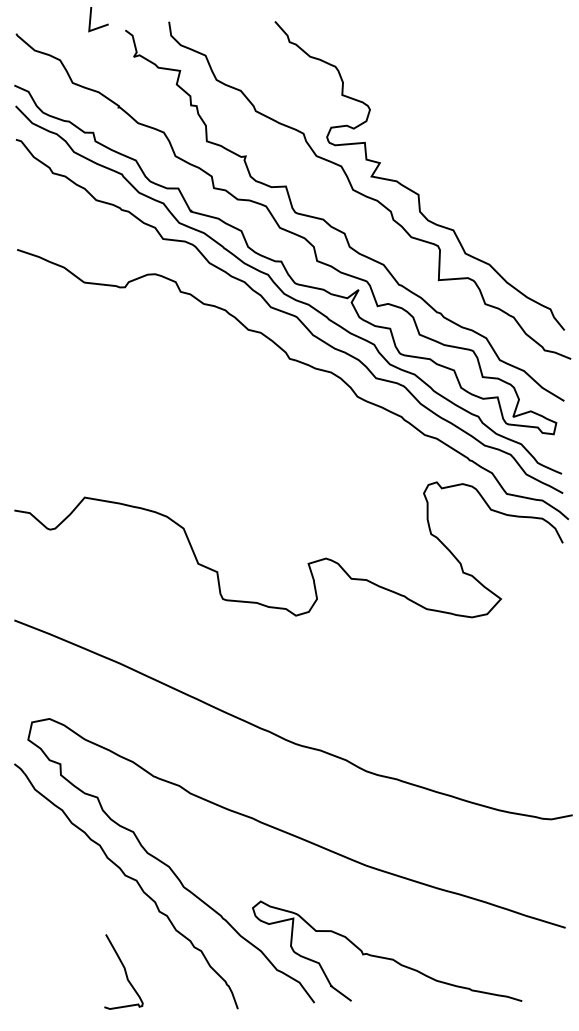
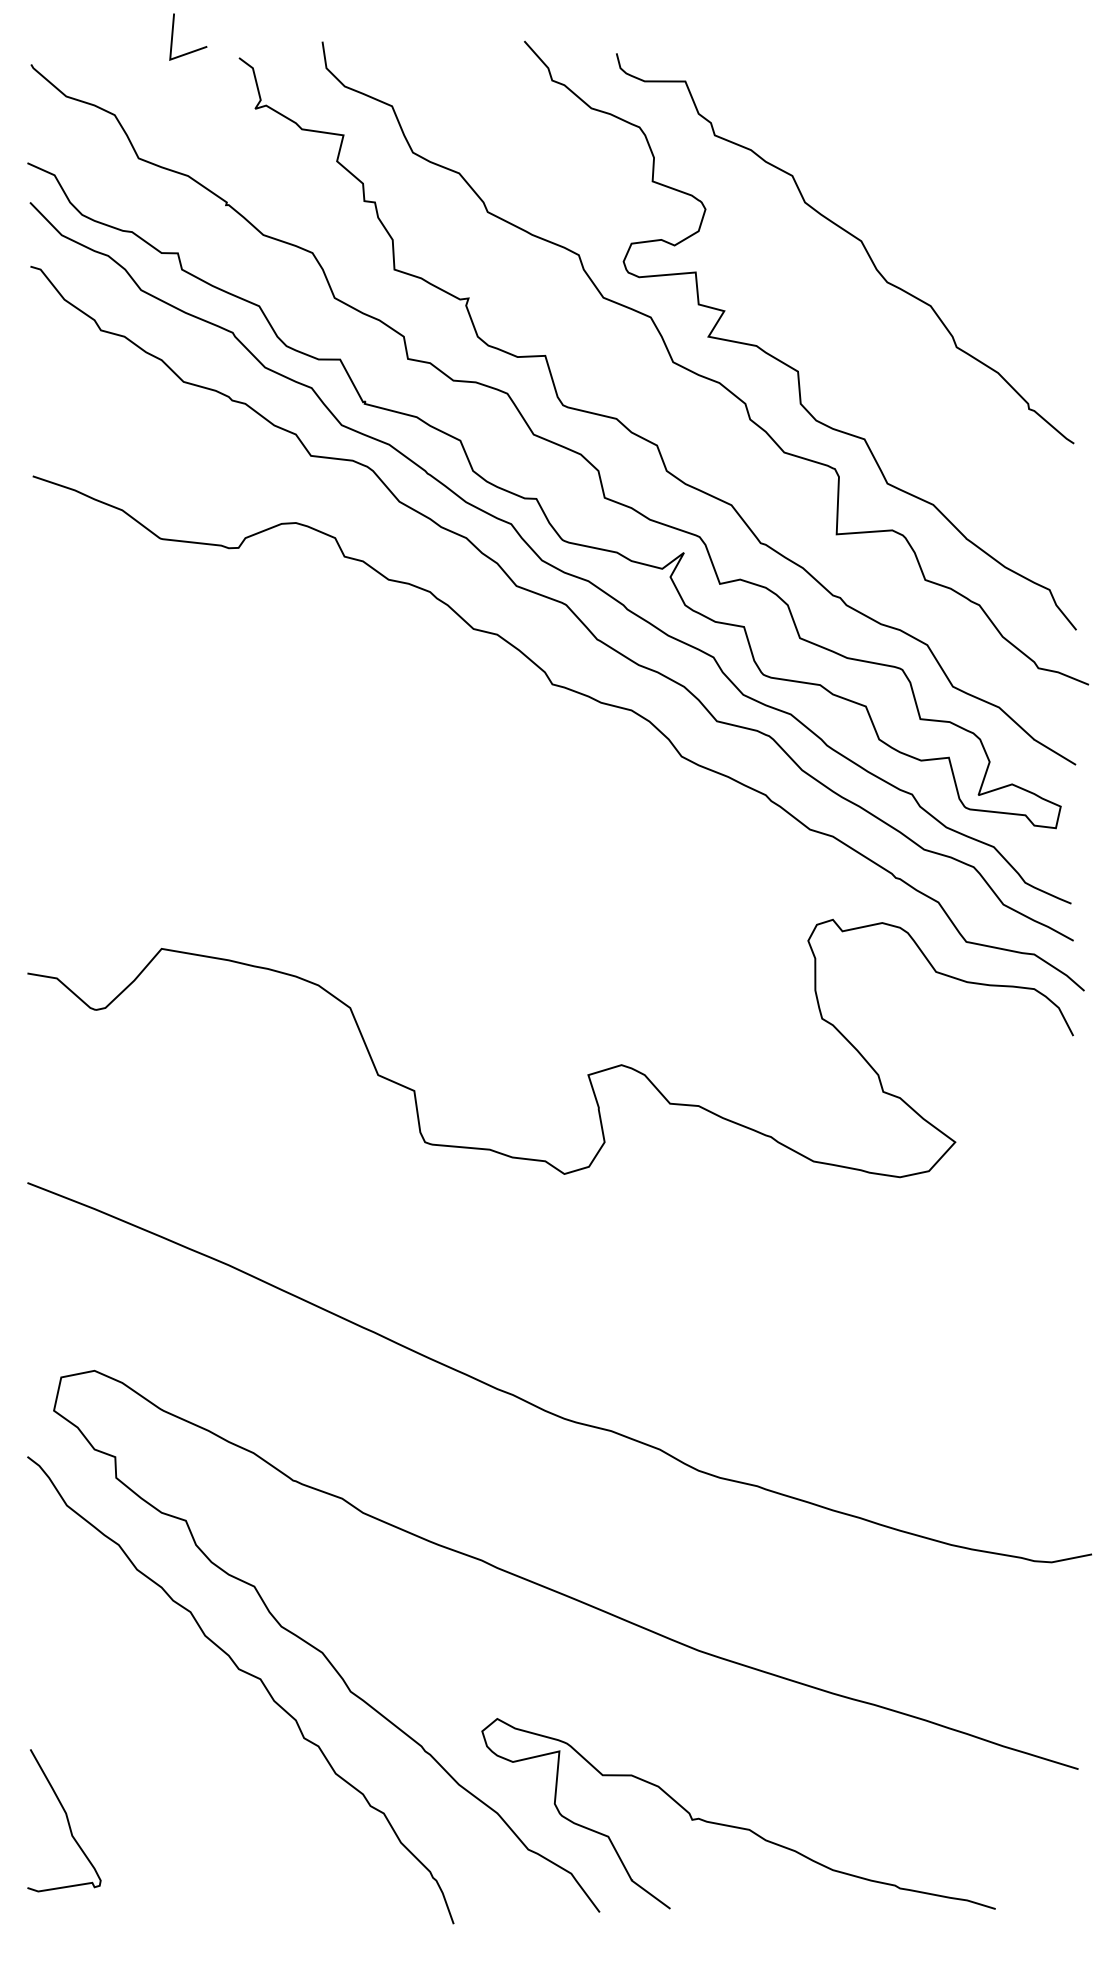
curve: (446, 124) -> (851, 237), added
curve: (124, 971) -> (65, 1819), moved

